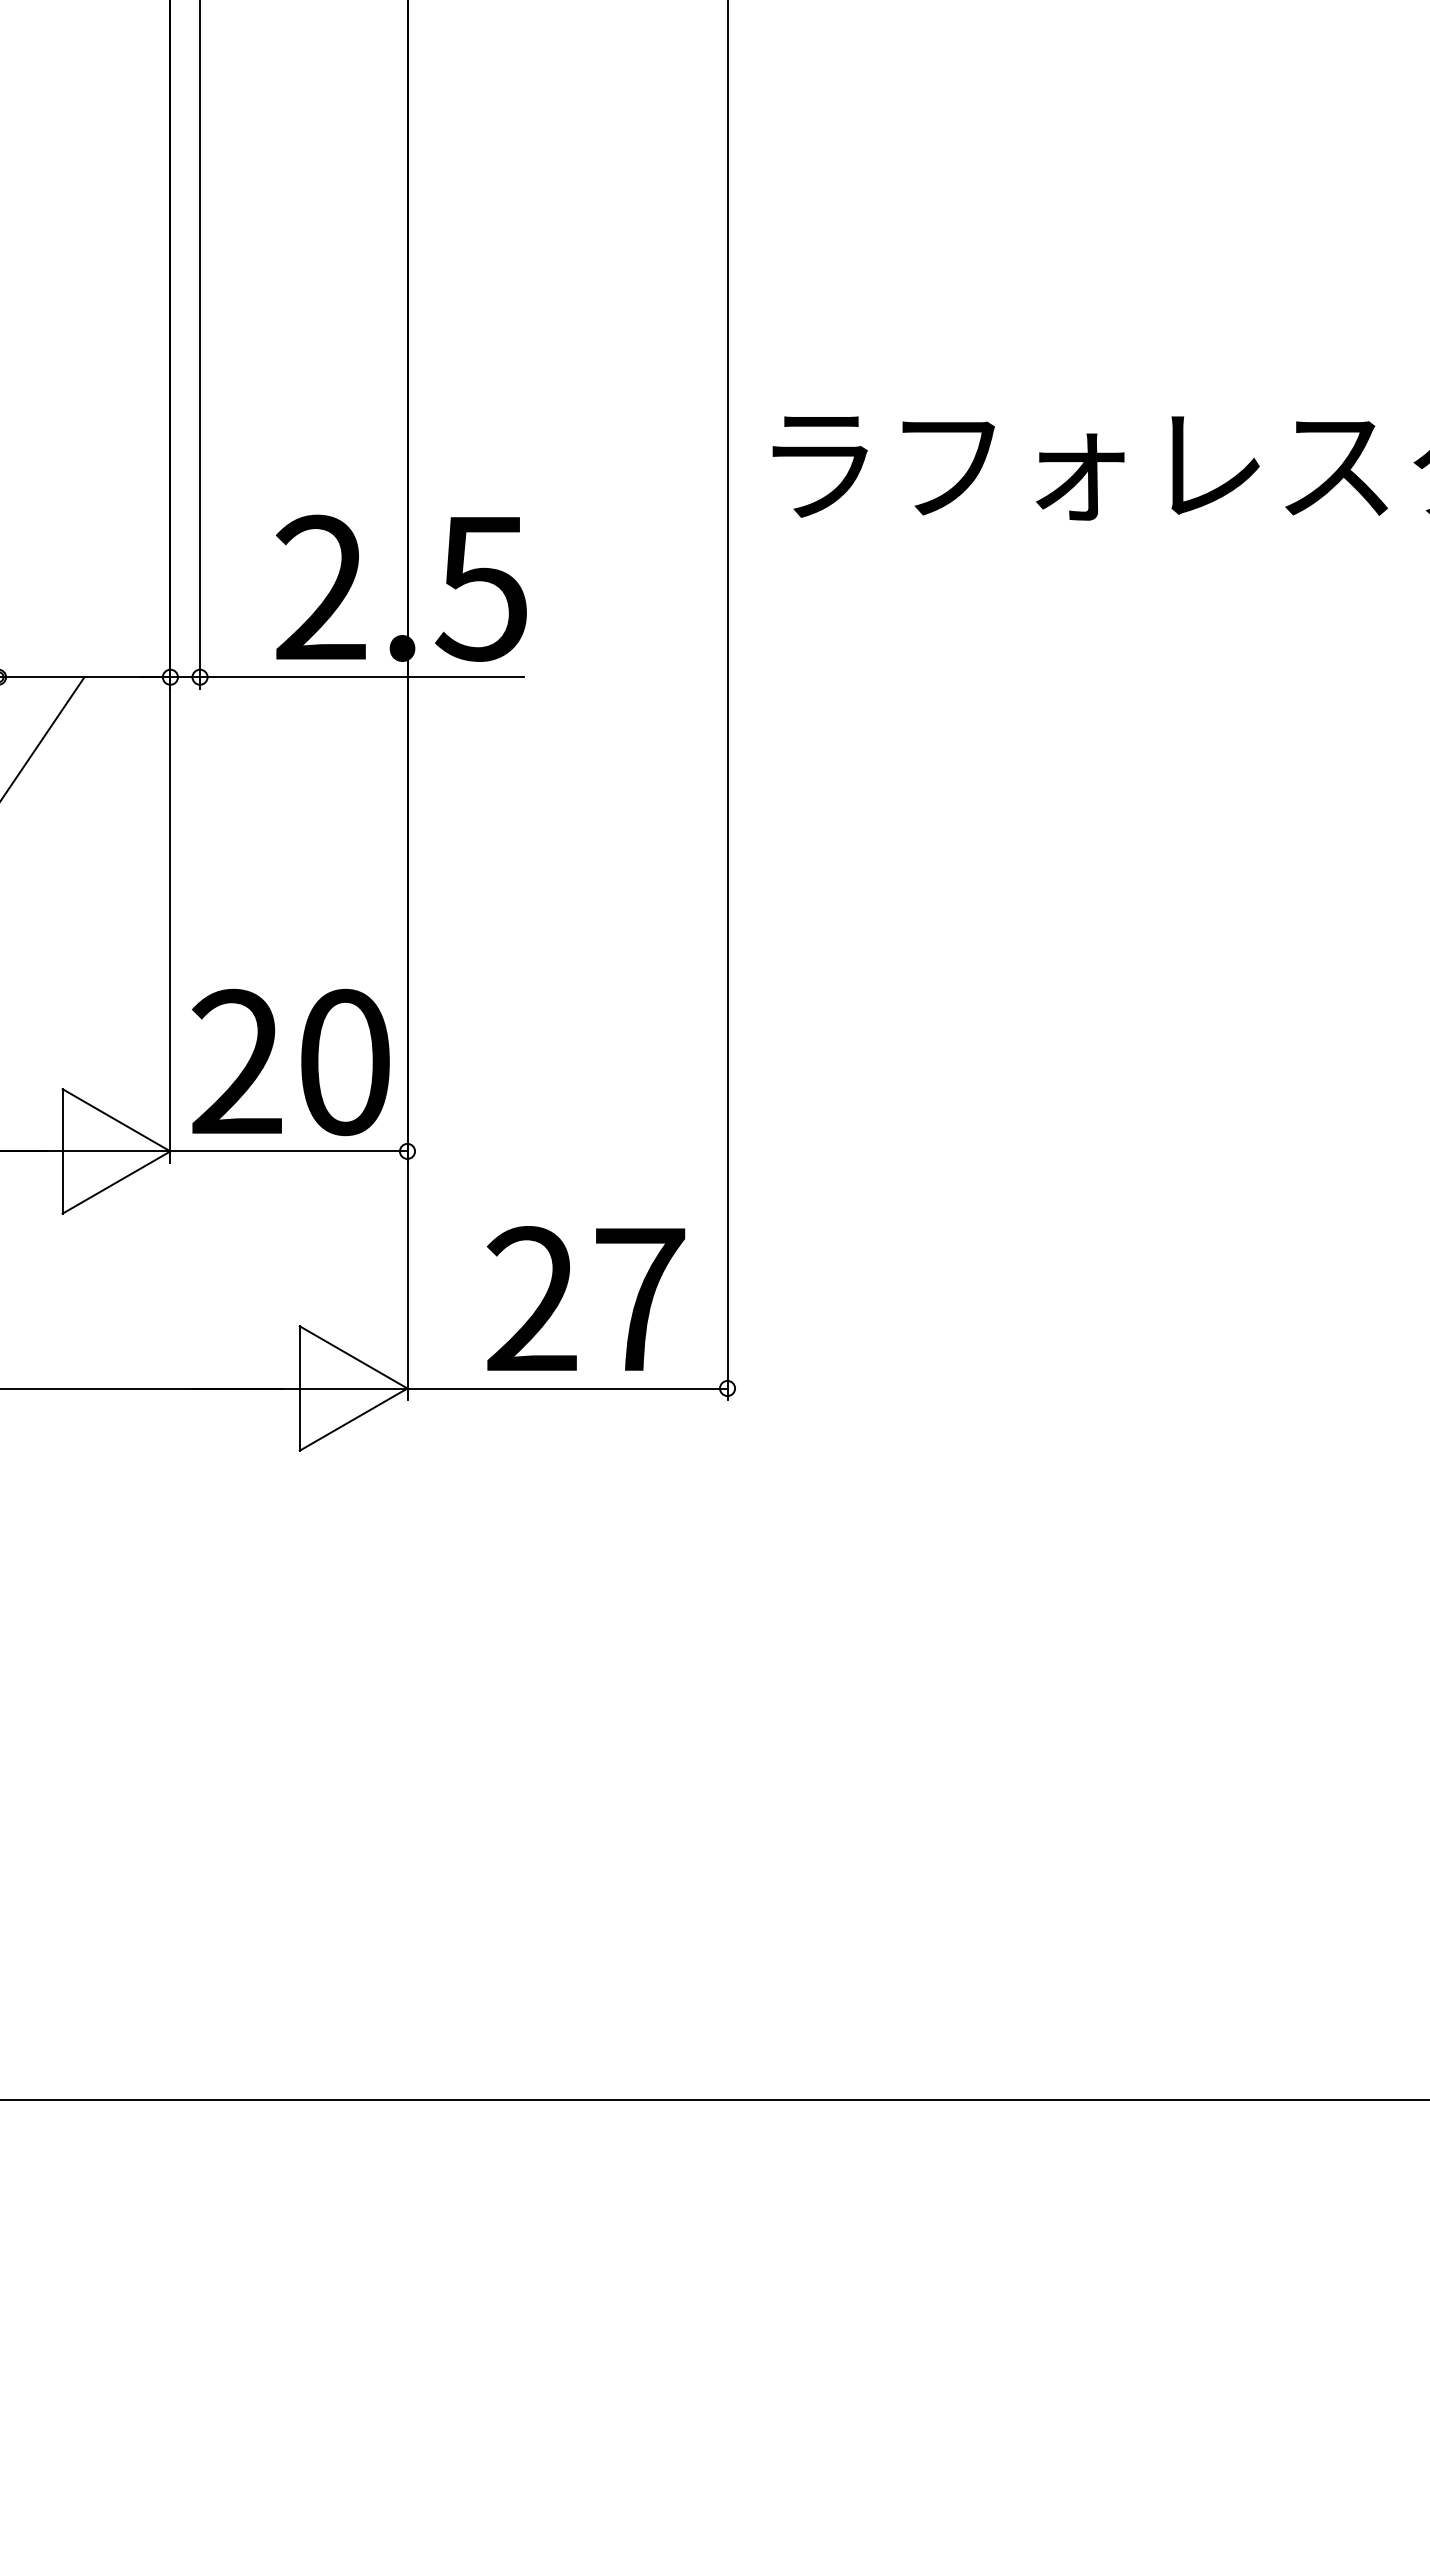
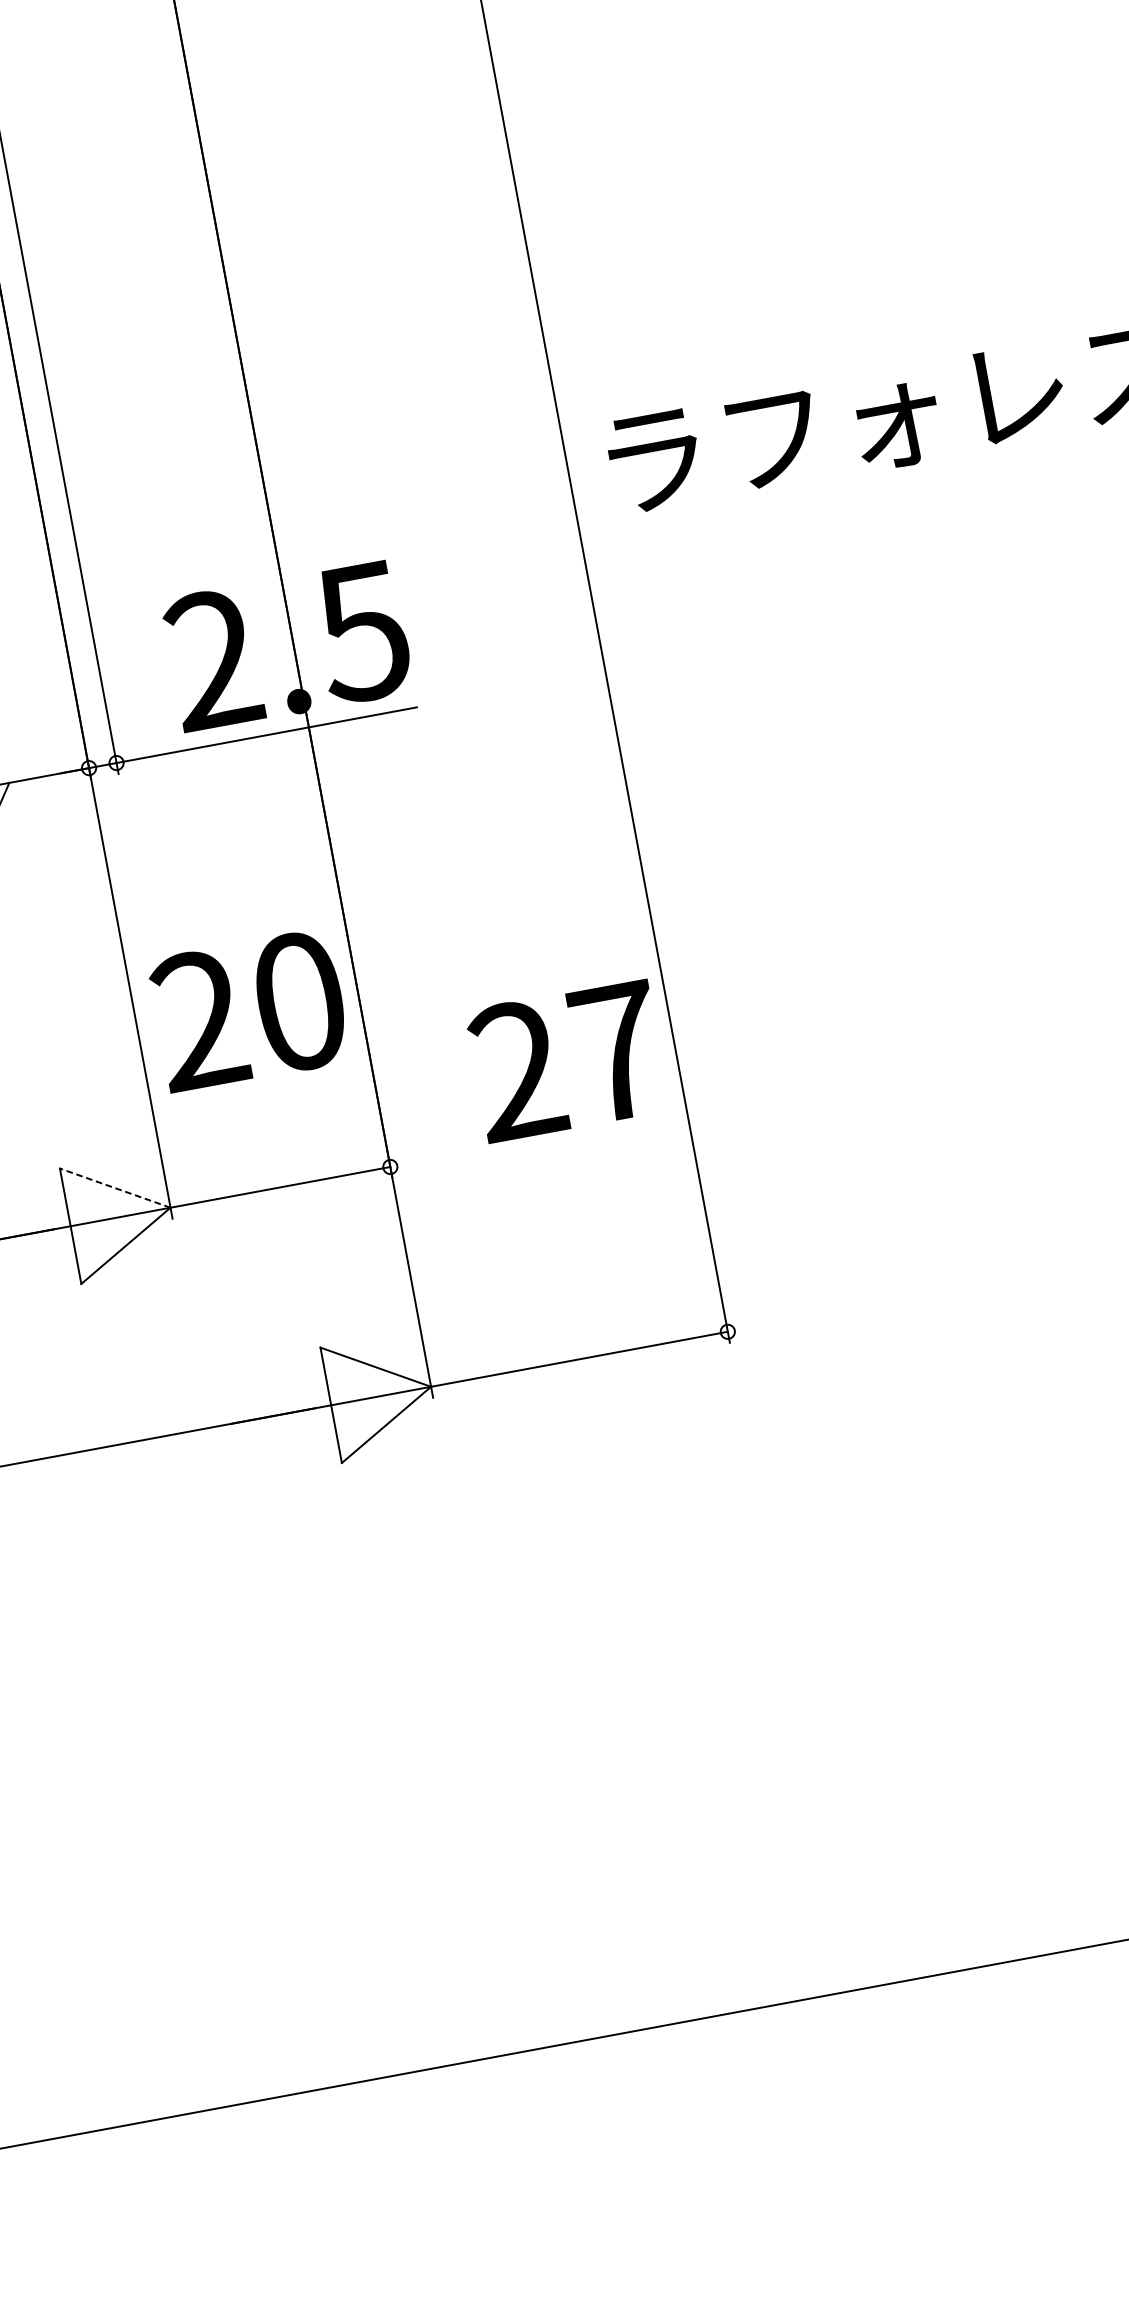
text: (290, 1062) -> (249, 1011), moved
line: (116, 1120) -> (115, 1188), solid -> dashed
text: (585, 1298) -> (567, 1060), moved

